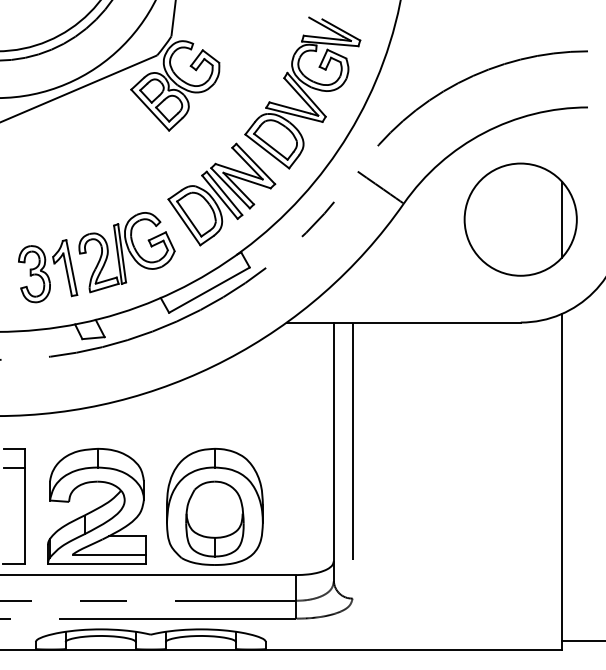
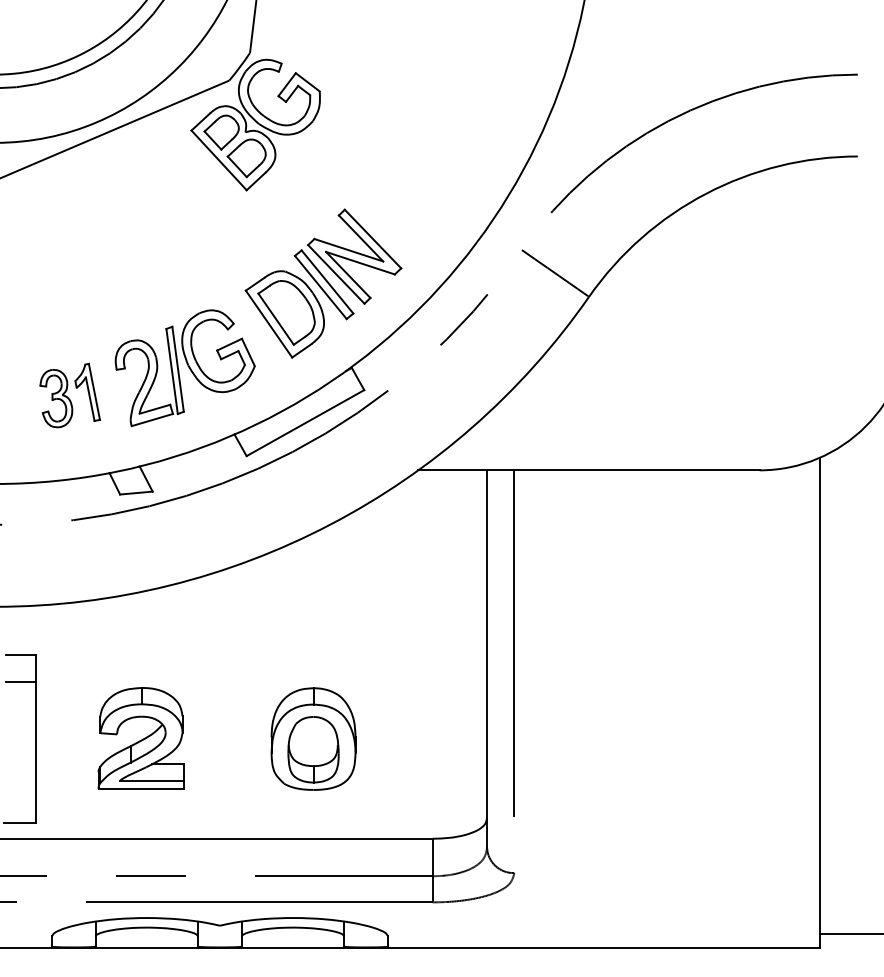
part: (302, 92) -> (441, 134), removed
part: (520, 219) -> (759, 319), removed
part: (48, 271) -> (70, 395), size x0.7
part: (96, 505) -> (140, 737), size x0.6
part: (214, 506) -> (312, 738), size x0.6

